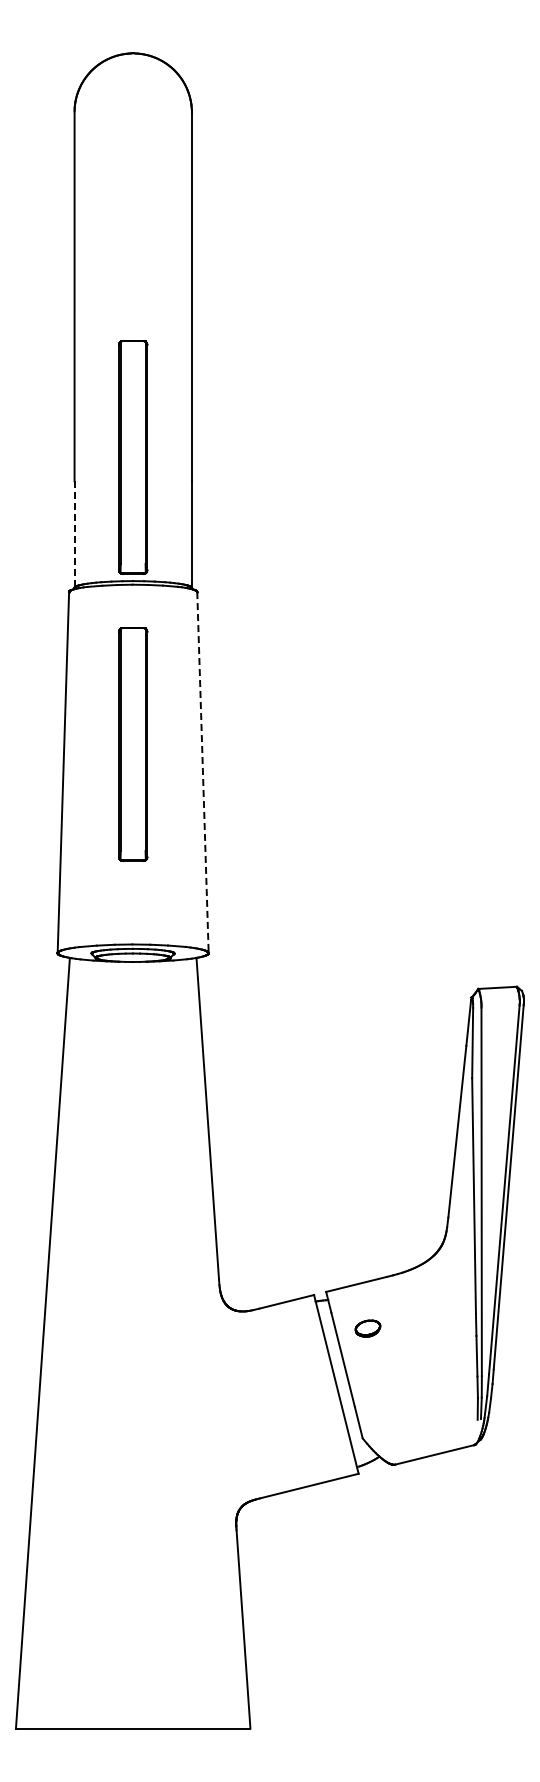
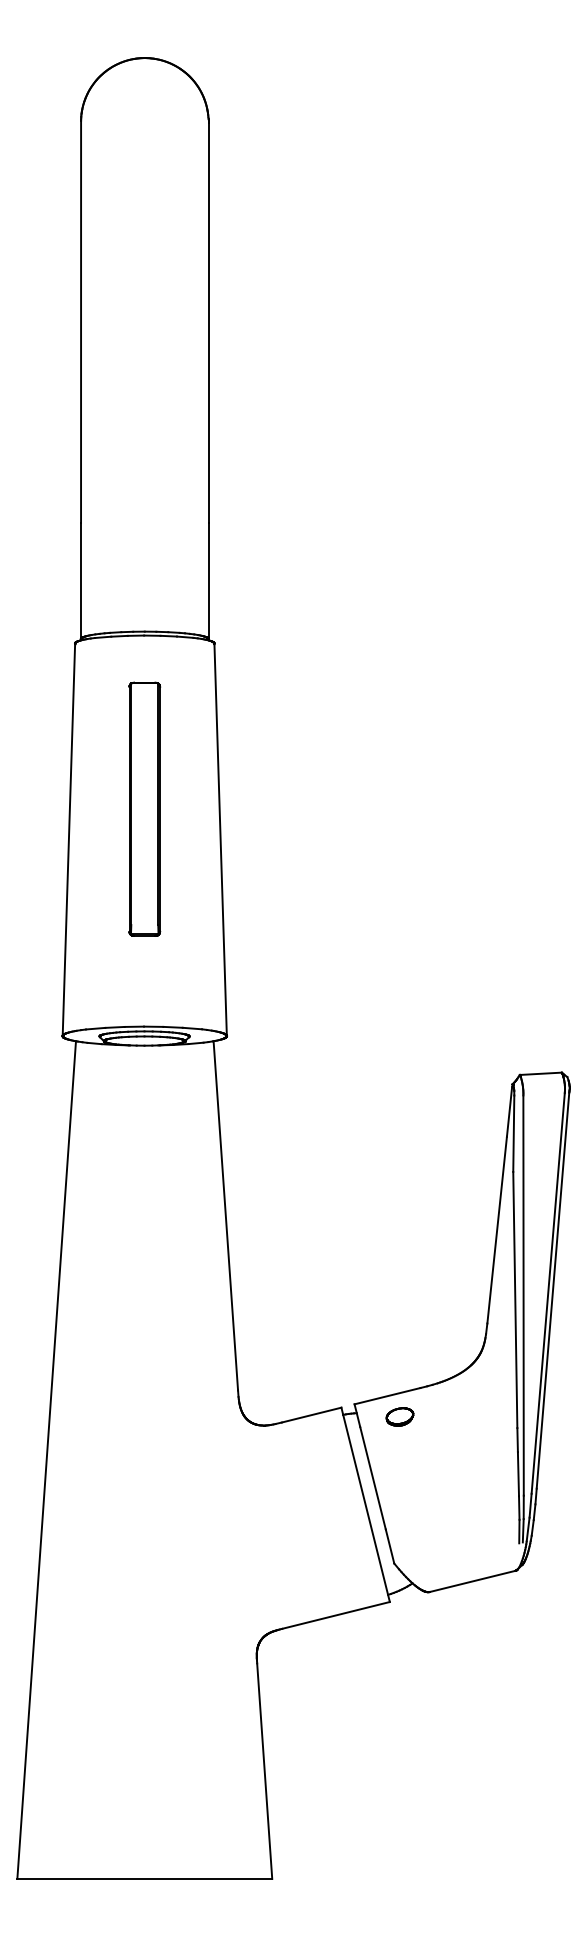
part: (133, 457) -> (145, 497), removed
line: (74, 535) -> (80, 582), dashed -> solid
line: (202, 772) -> (220, 839), dashed -> solid
part: (367, 1328) -> (399, 1416), moved

